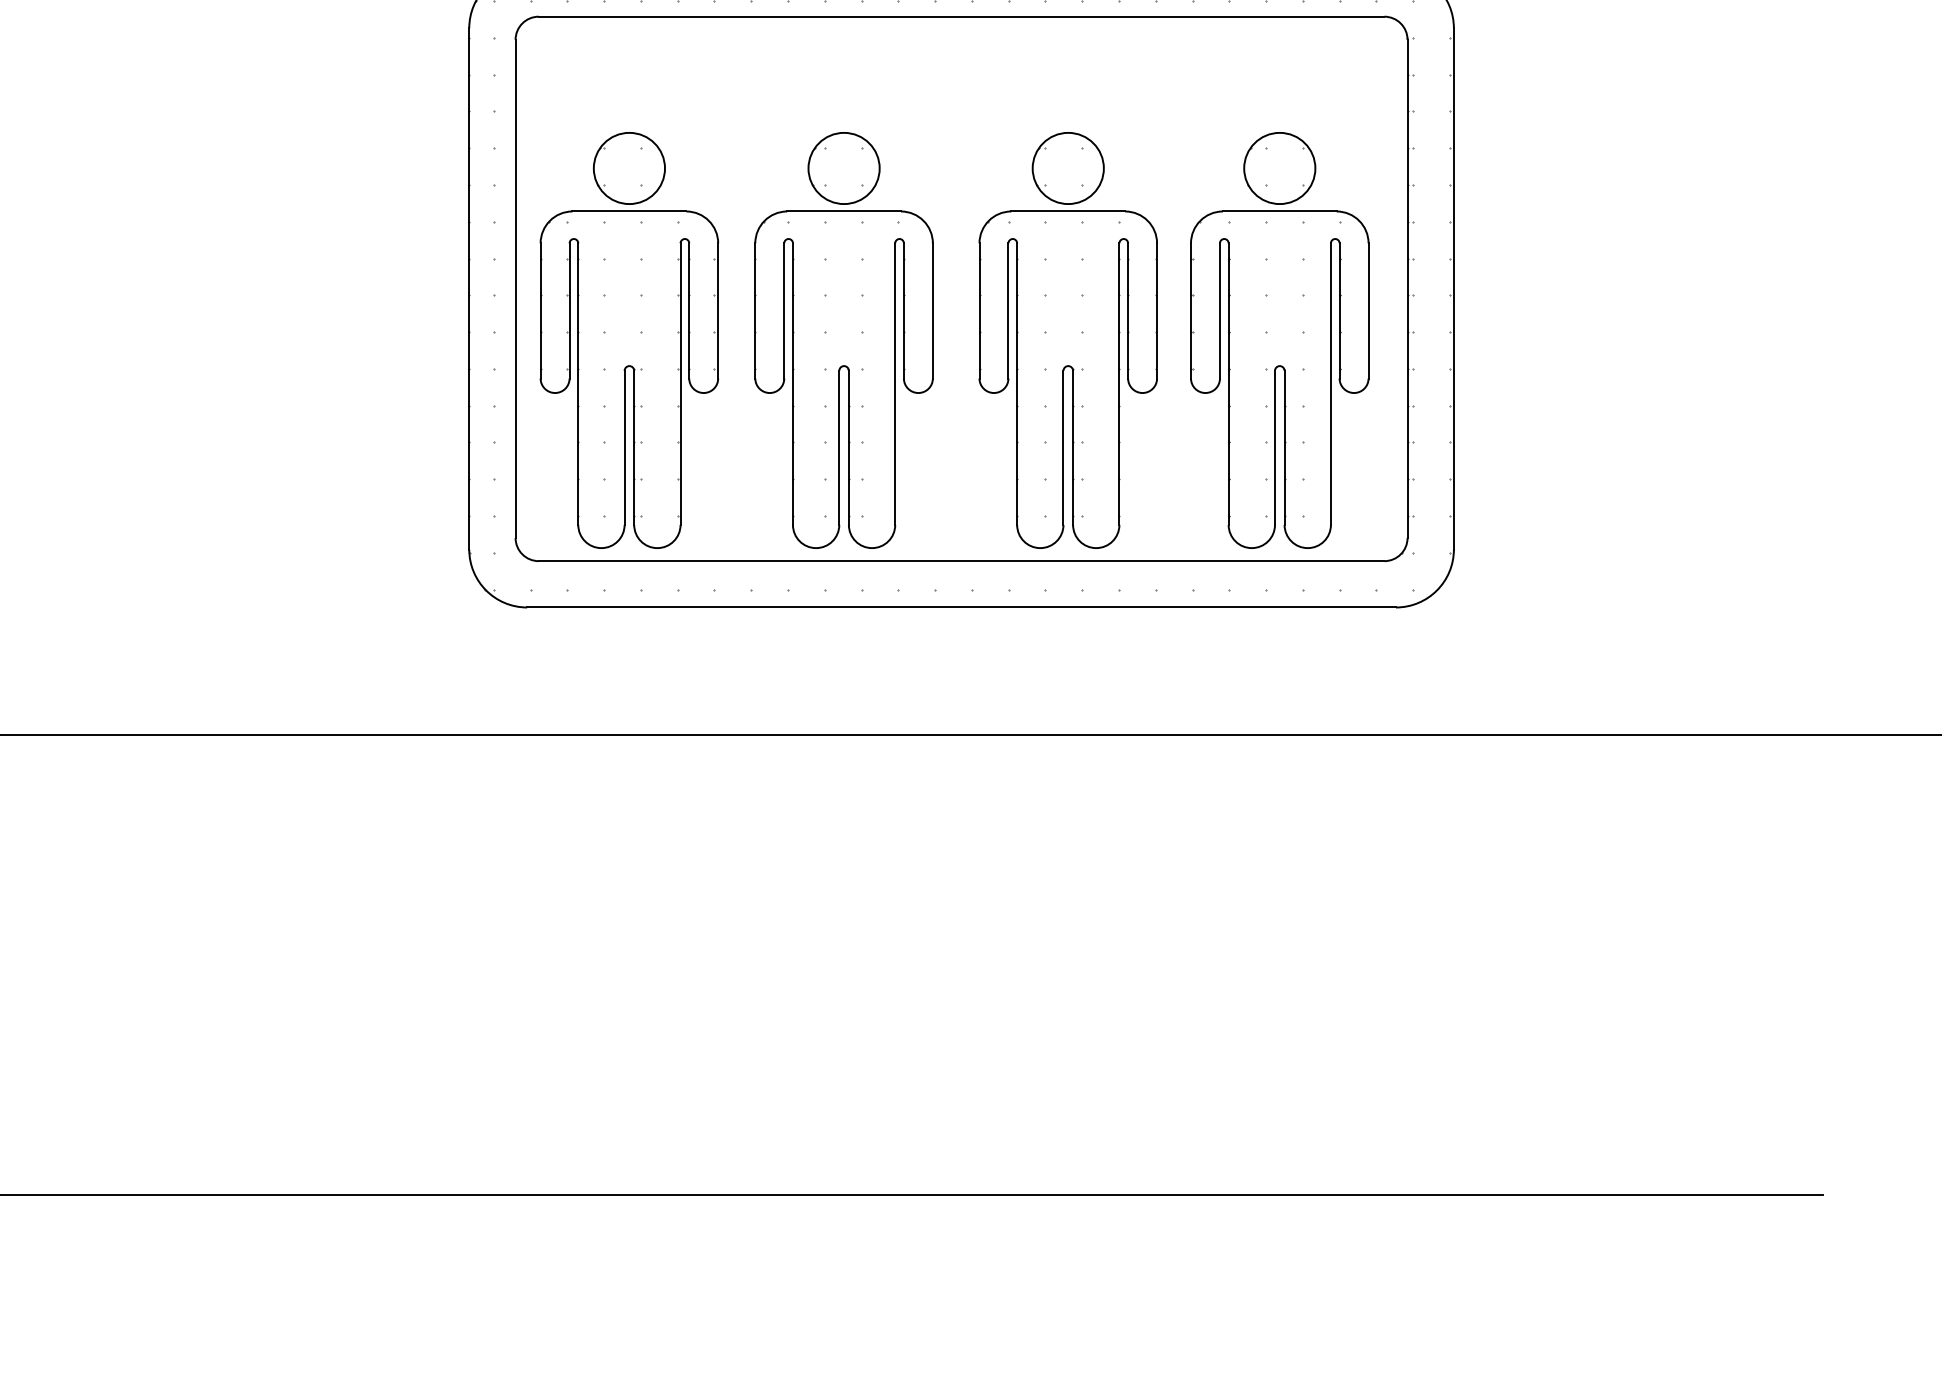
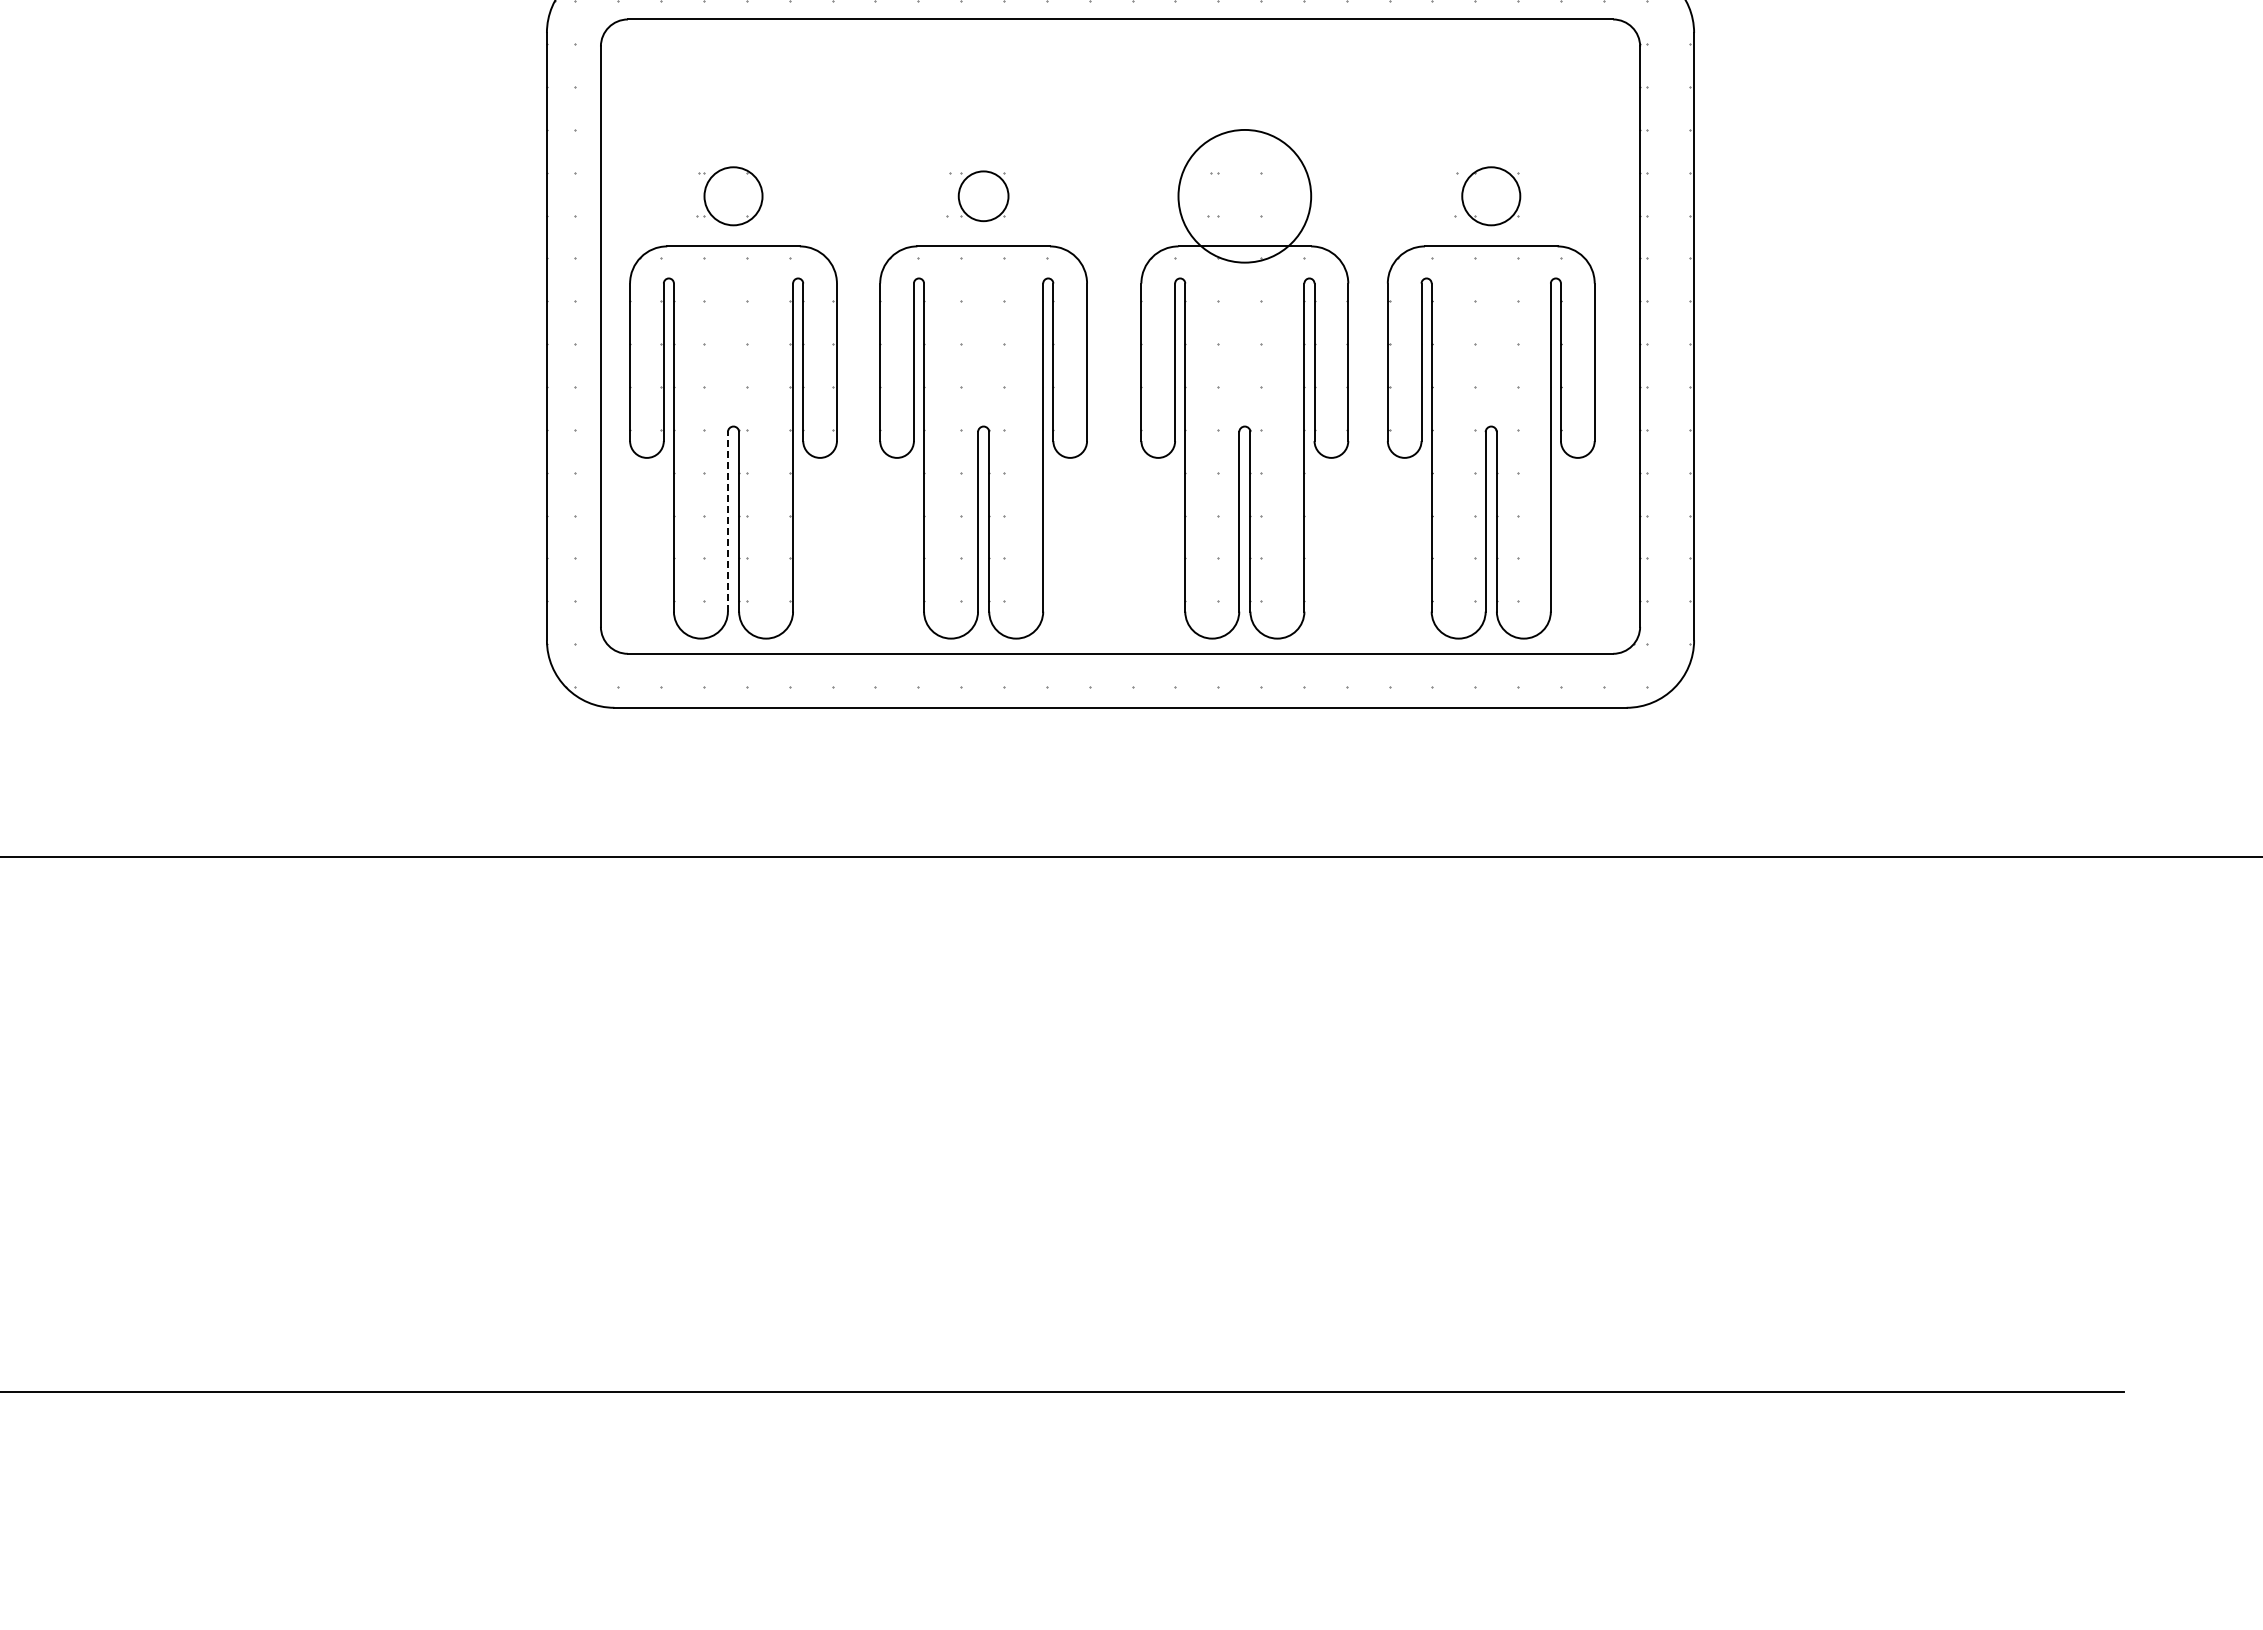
circle: (629, 167) -> (733, 195), size x0.7
circle: (843, 167) -> (983, 195), size x0.6
circle: (1067, 167) -> (1244, 195), size x1.6
circle: (1279, 167) -> (1490, 195), size x0.7
line: (624, 447) -> (727, 521), solid -> dashed

